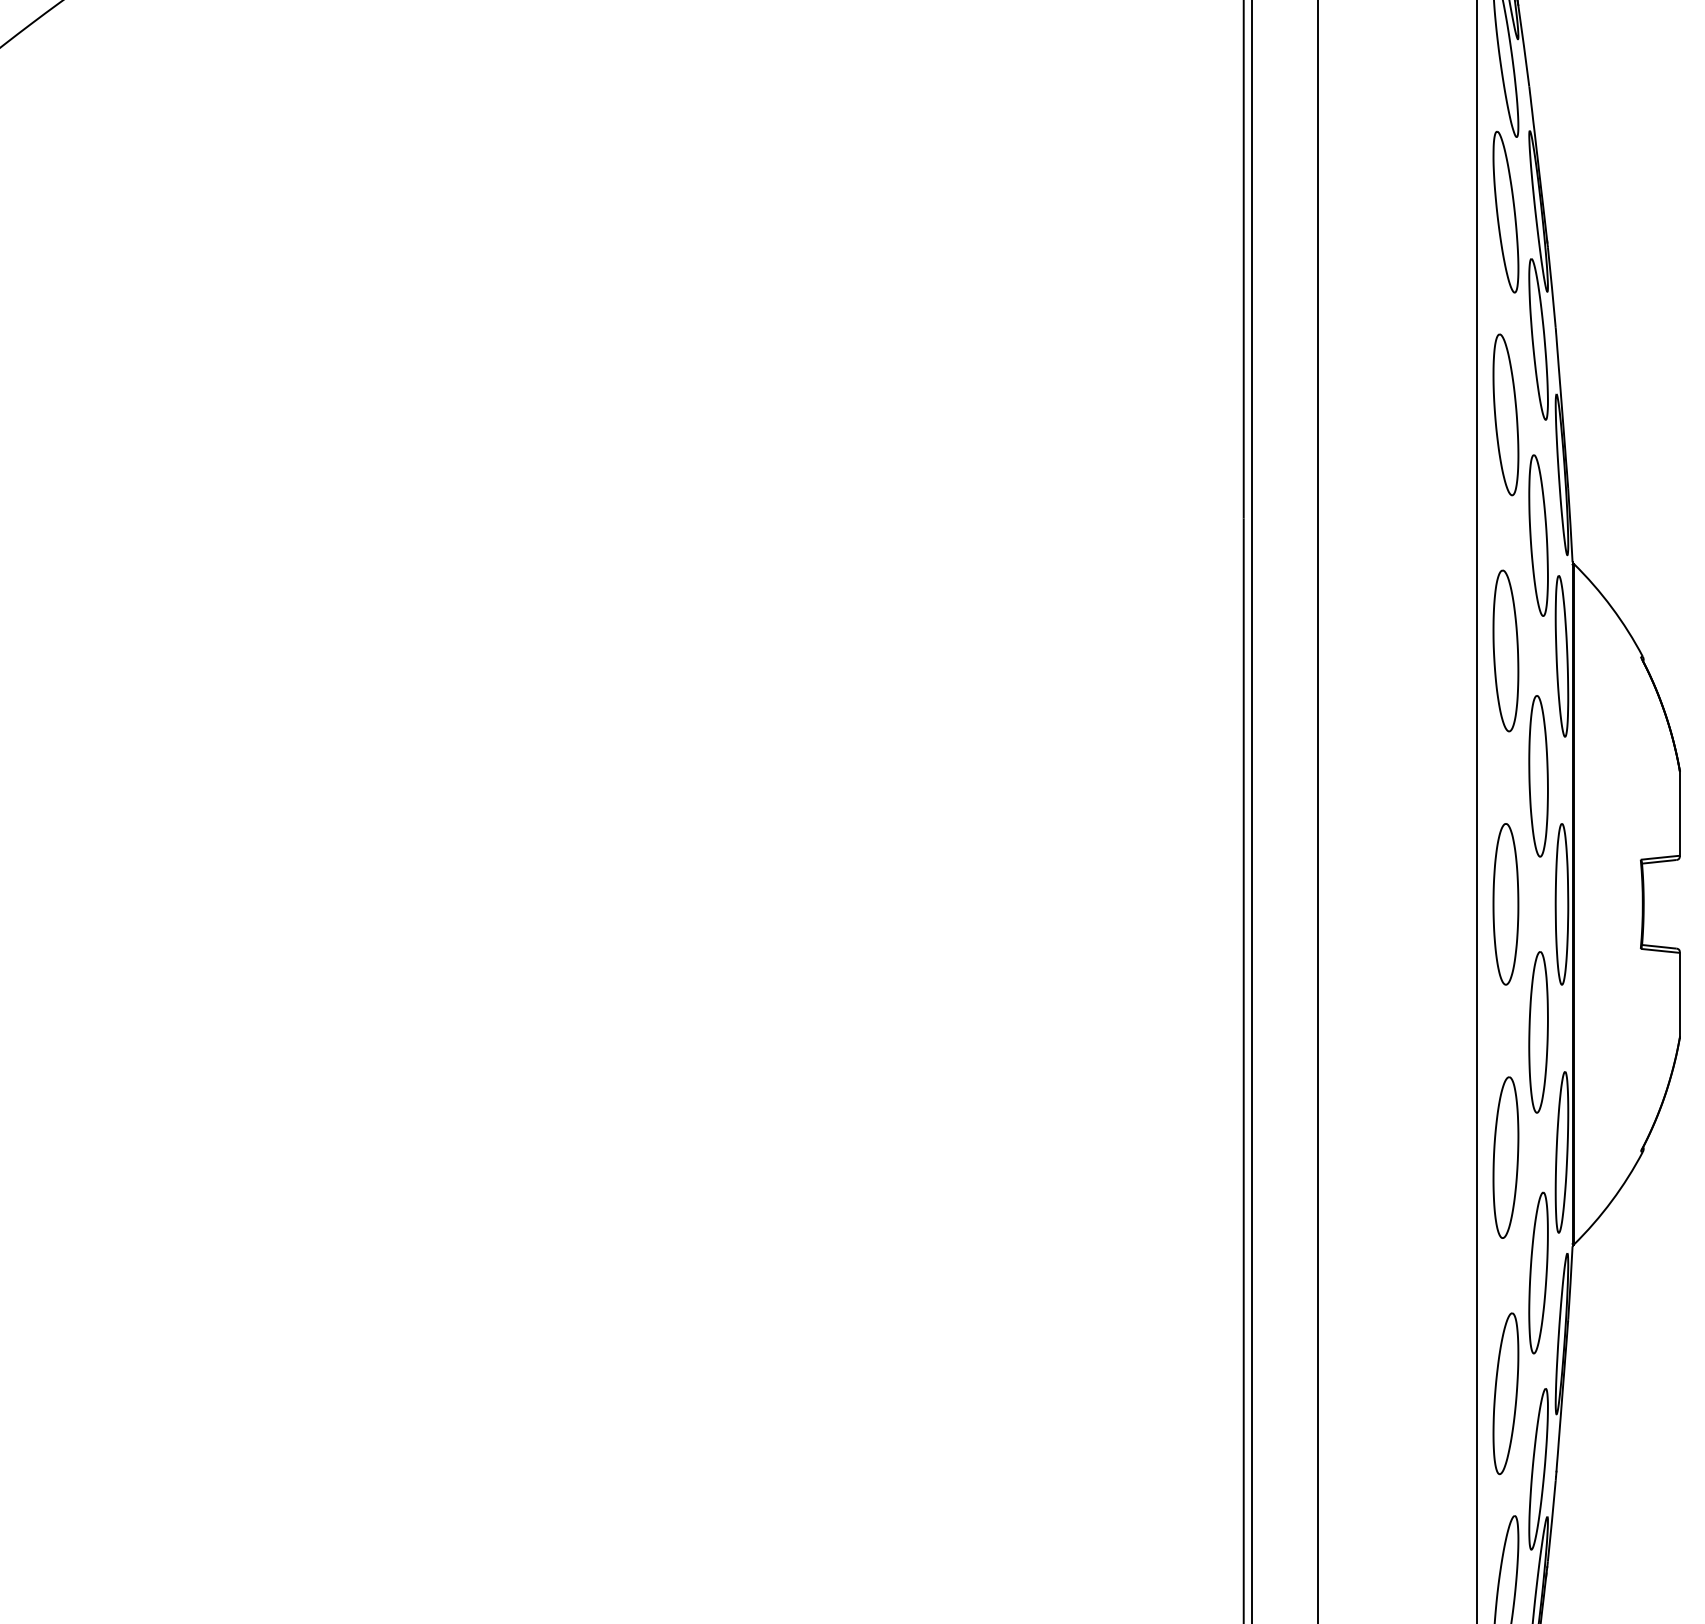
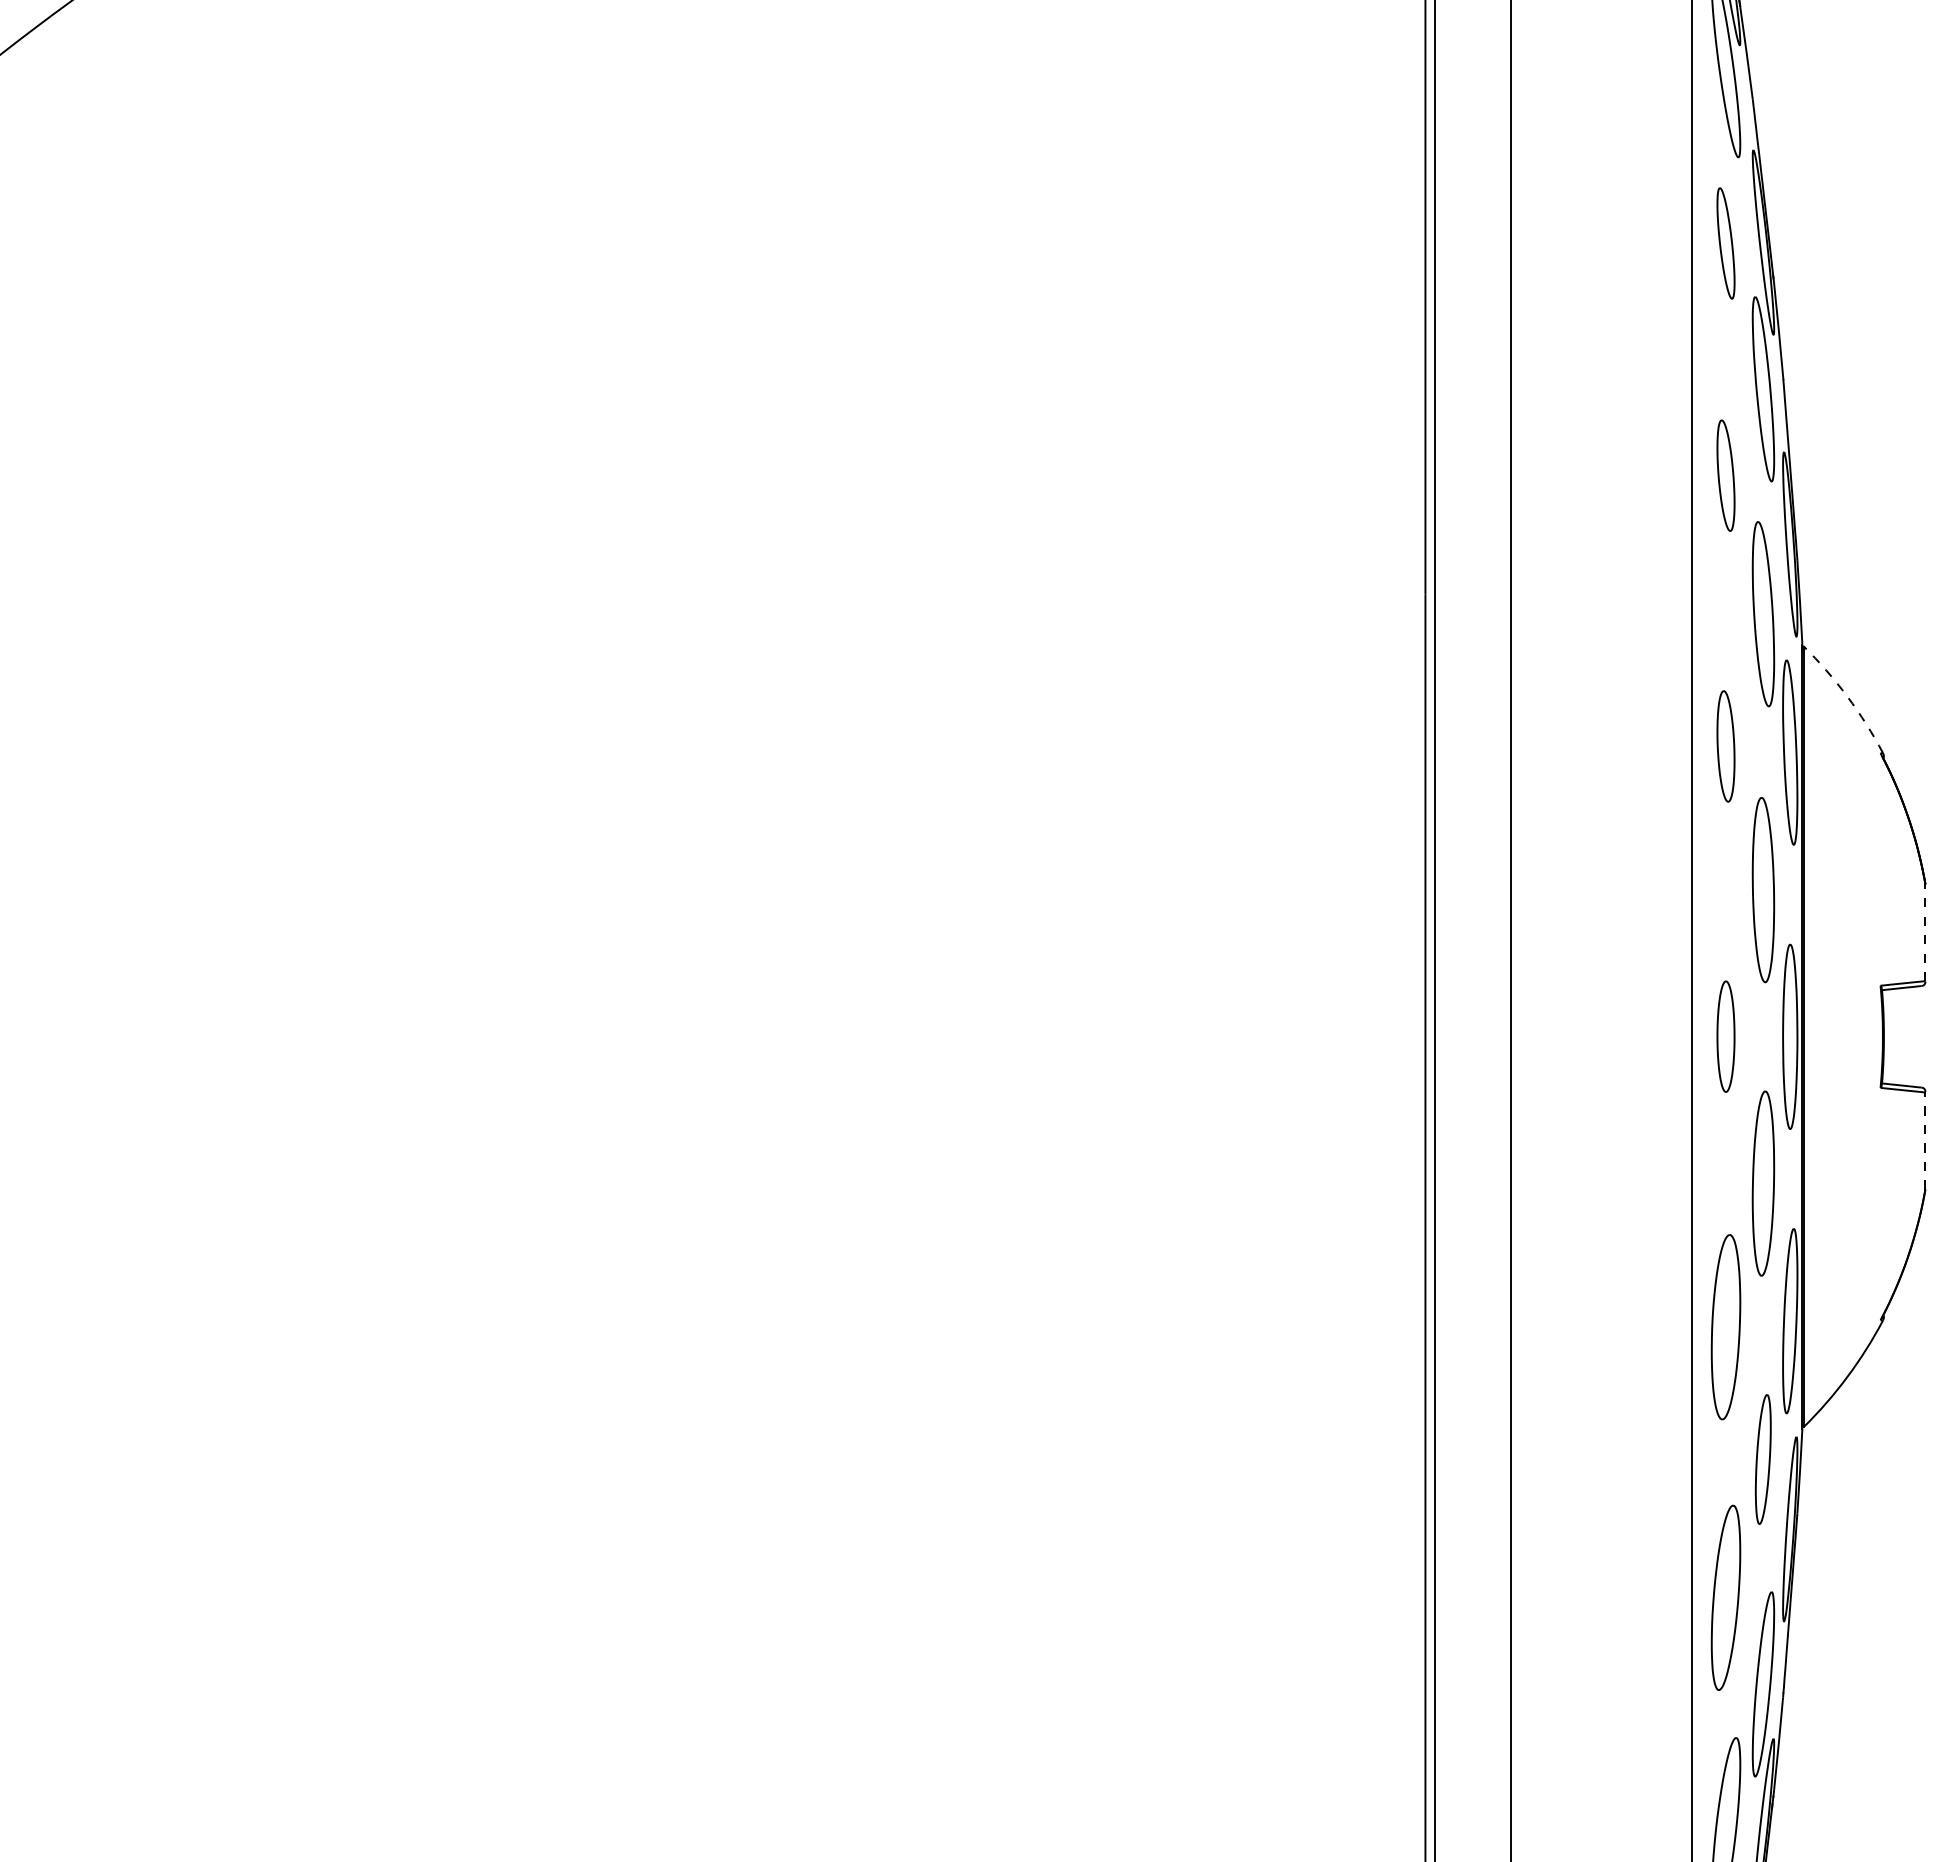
part: (1505, 212) -> (1725, 243), size x0.6
part: (1505, 414) -> (1725, 475), size x0.6
arc: (1611, 607) -> (1847, 696), solid -> dashed
part: (1505, 651) -> (1725, 746), size x0.6
line: (1679, 813) -> (1925, 932), solid -> dashed
part: (1505, 904) -> (1725, 1036), size x0.6
line: (1679, 994) -> (1925, 1140), solid -> dashed
part: (1537, 1273) -> (1762, 1459), size x0.7

